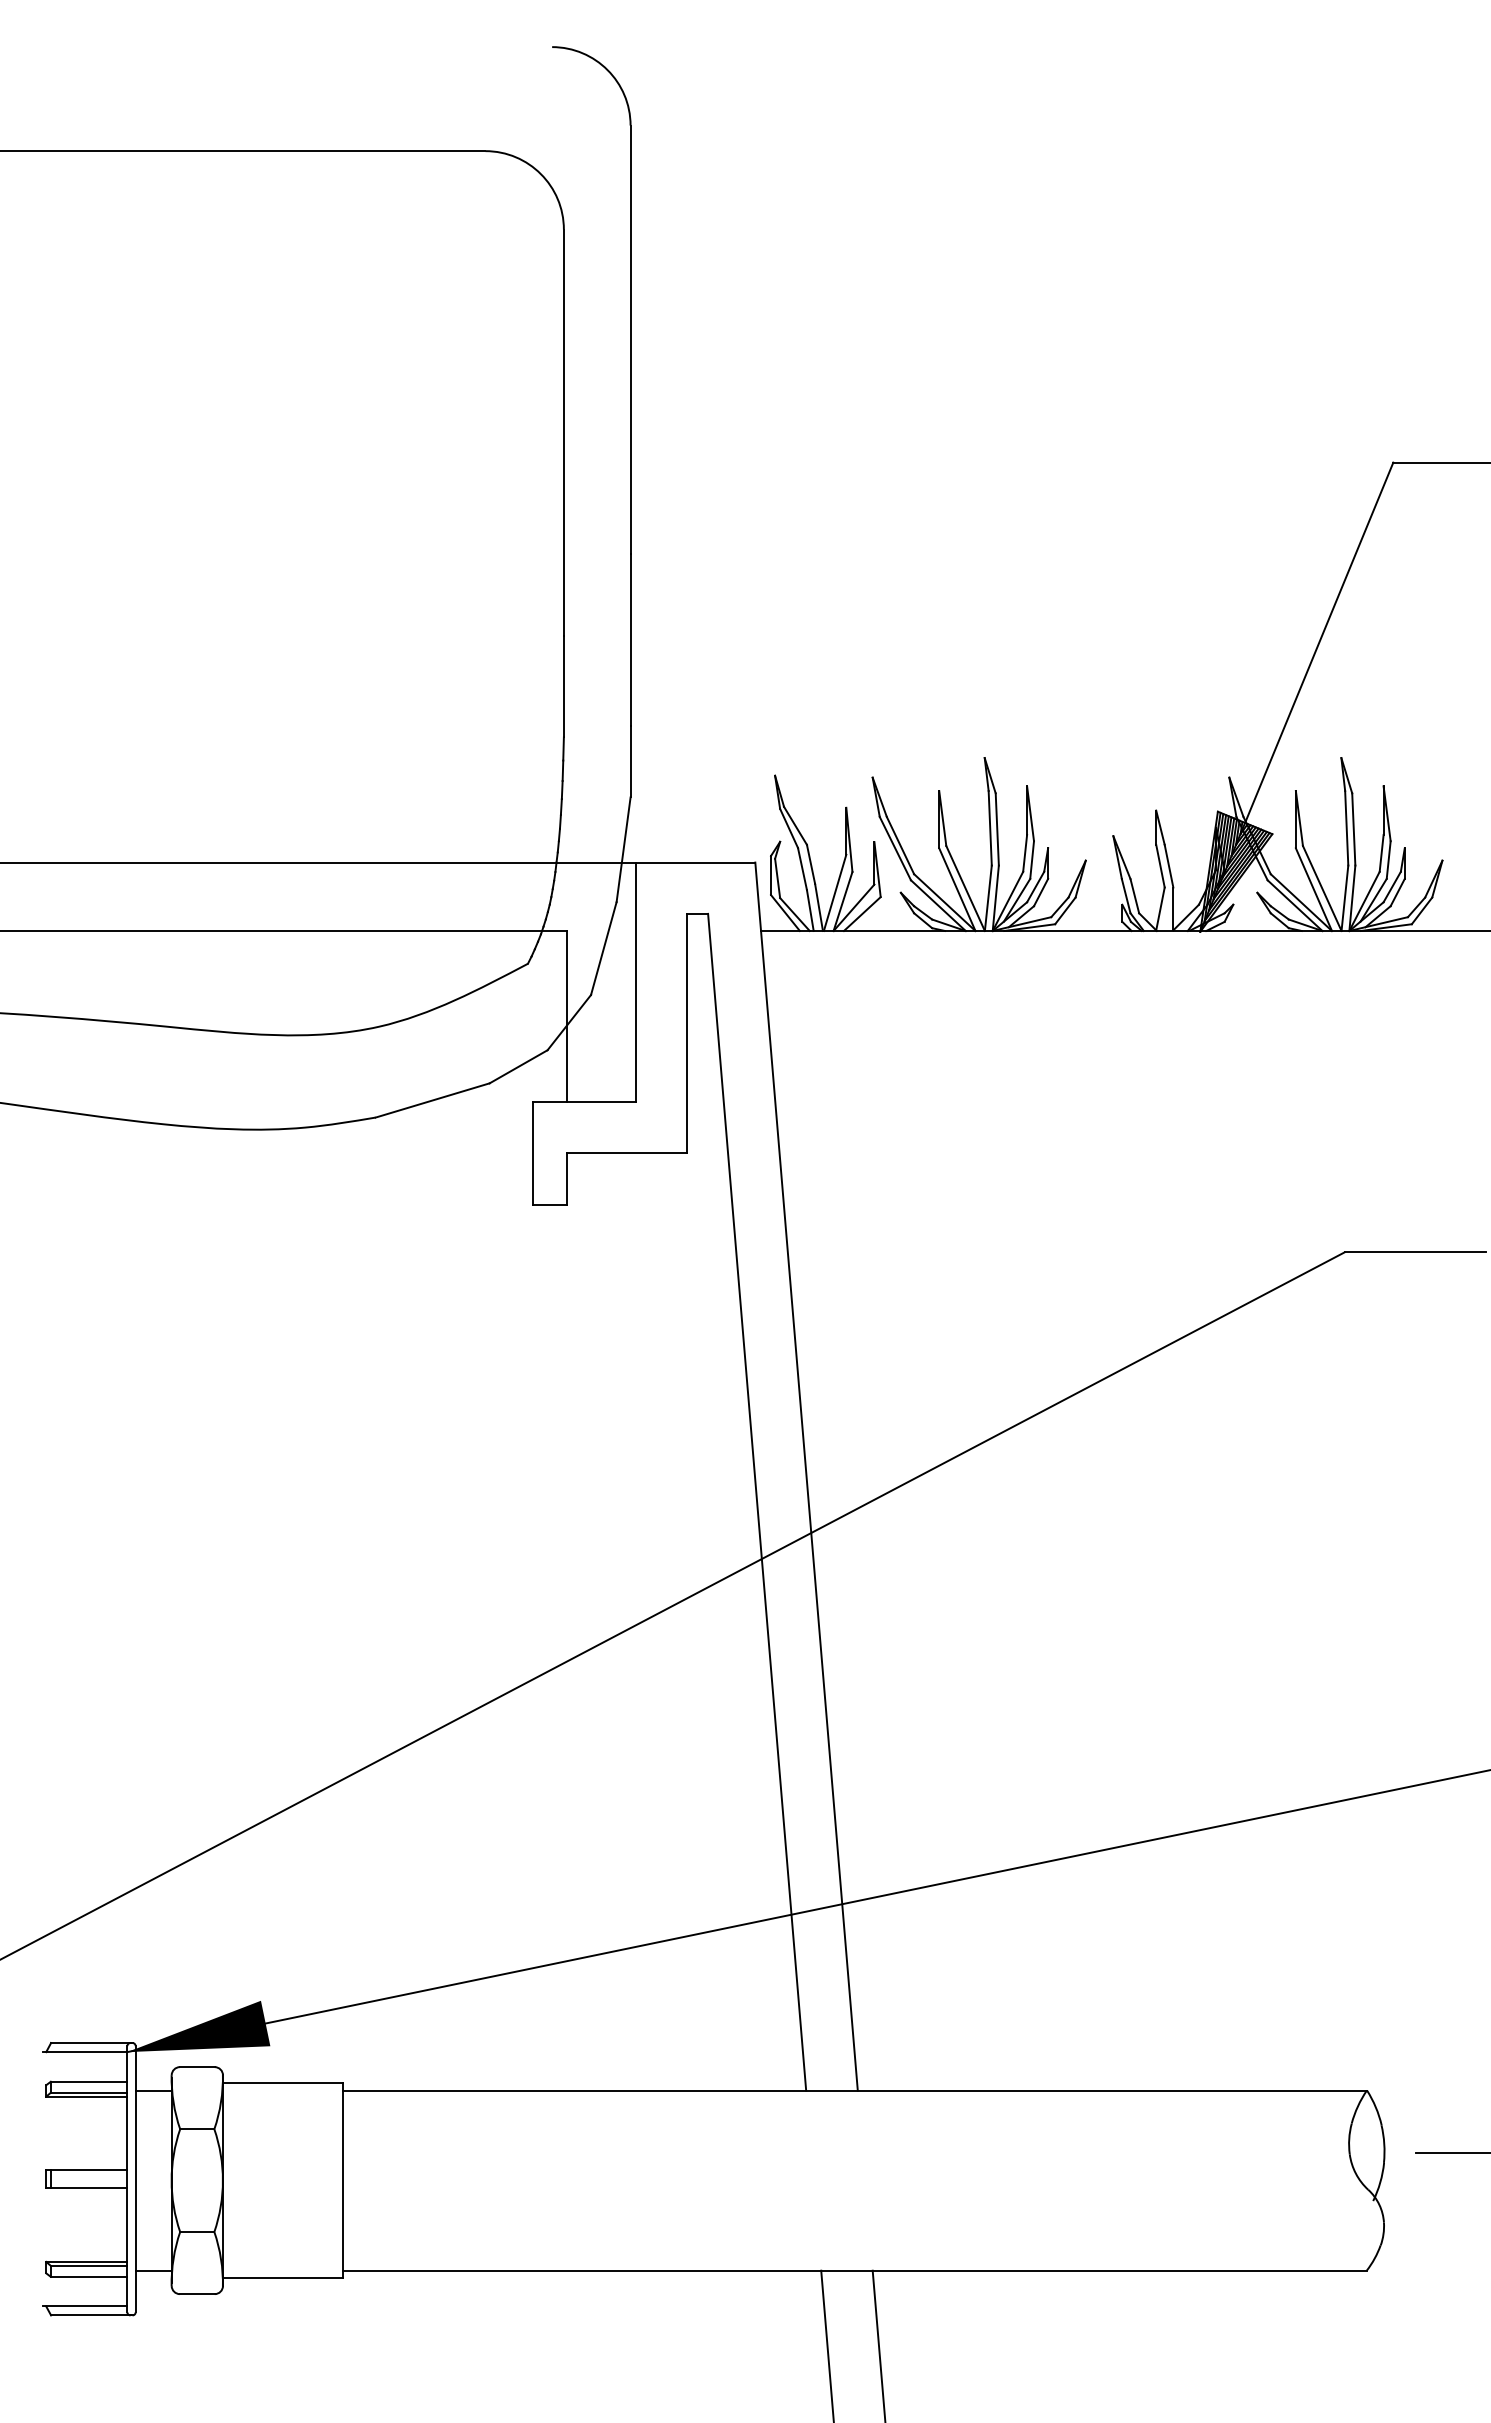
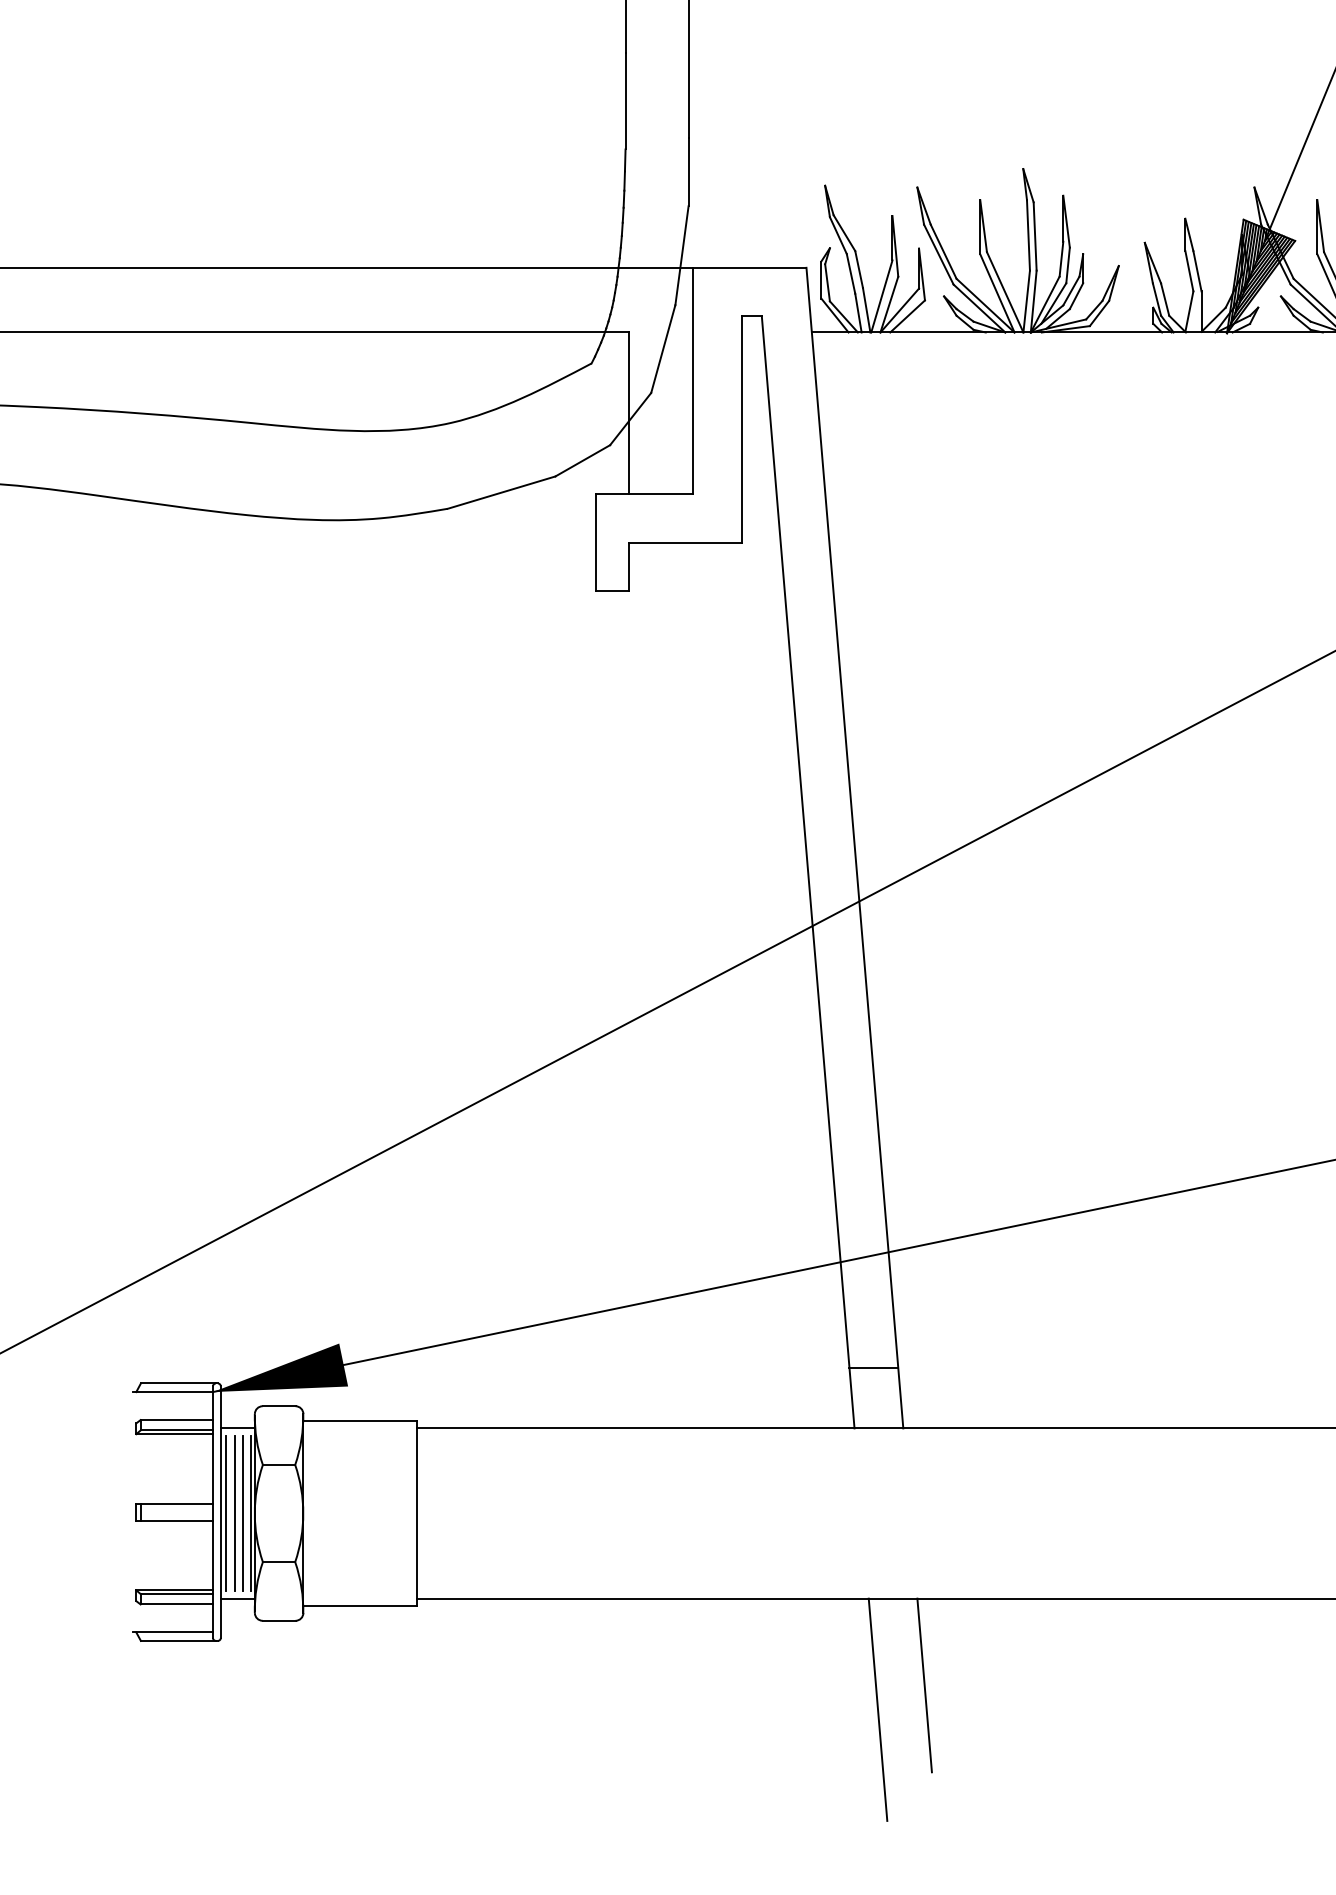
line: (826, 2026) -> (873, 1367), added
line: (141, 2180) -> (226, 1513), added
line: (150, 2180) -> (234, 1513), added
line: (158, 2180) -> (242, 1513), added
line: (167, 2180) -> (250, 1513), added

